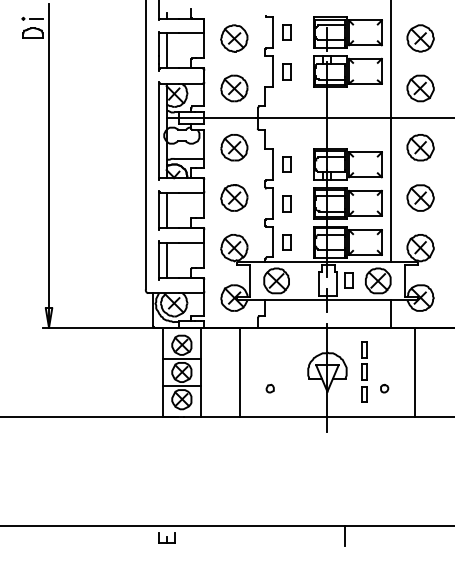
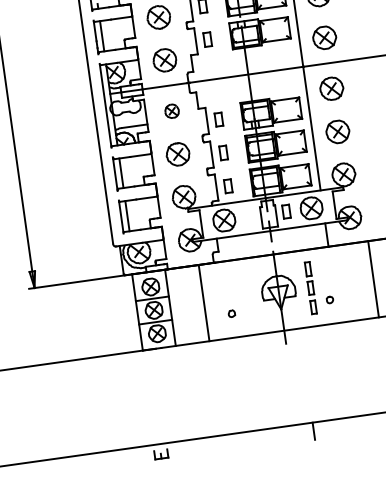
part: (234, 147) -> (172, 111), size x0.6
line: (414, 371) -> (373, 278), moved

